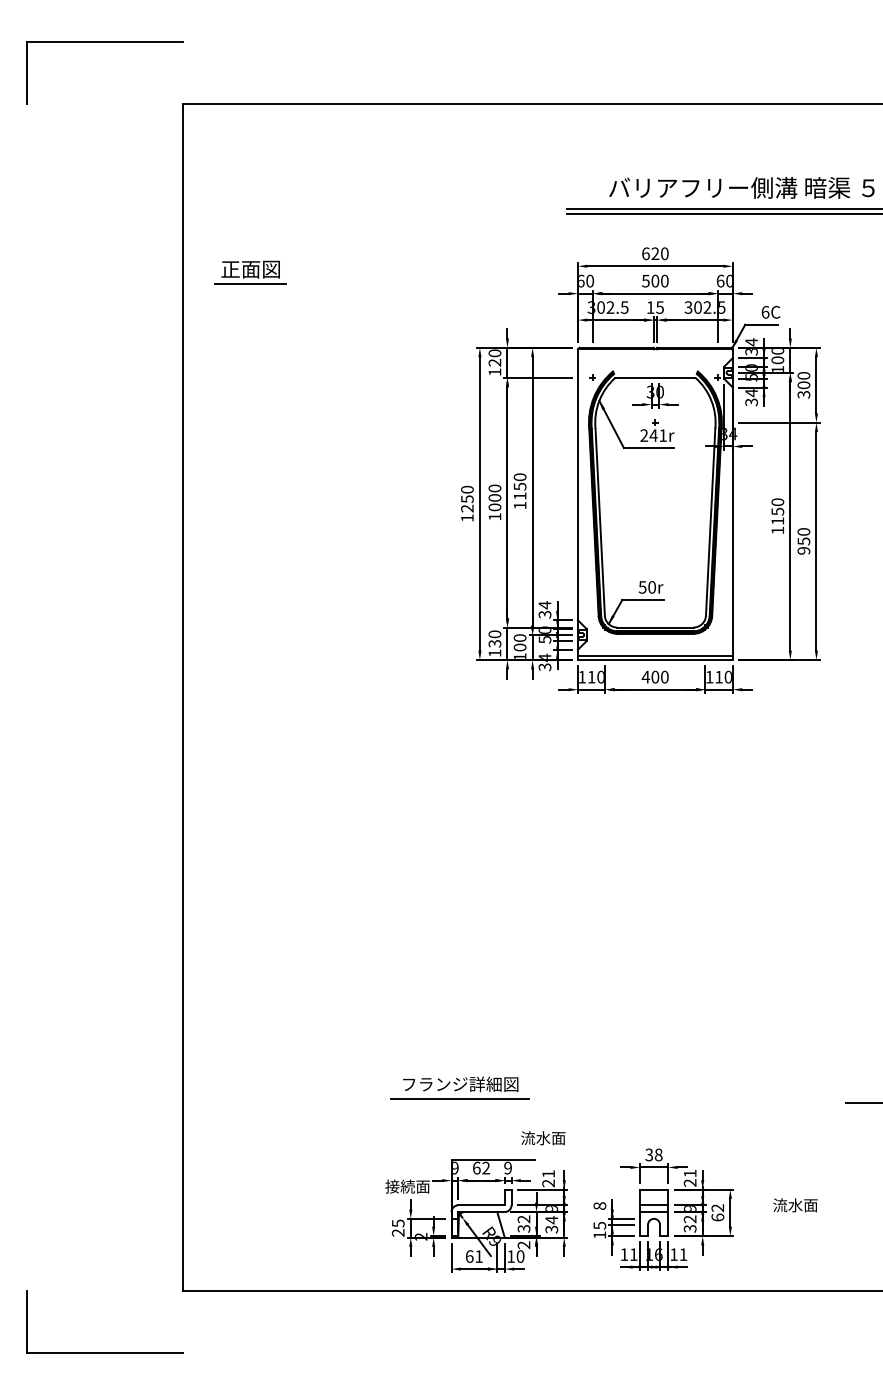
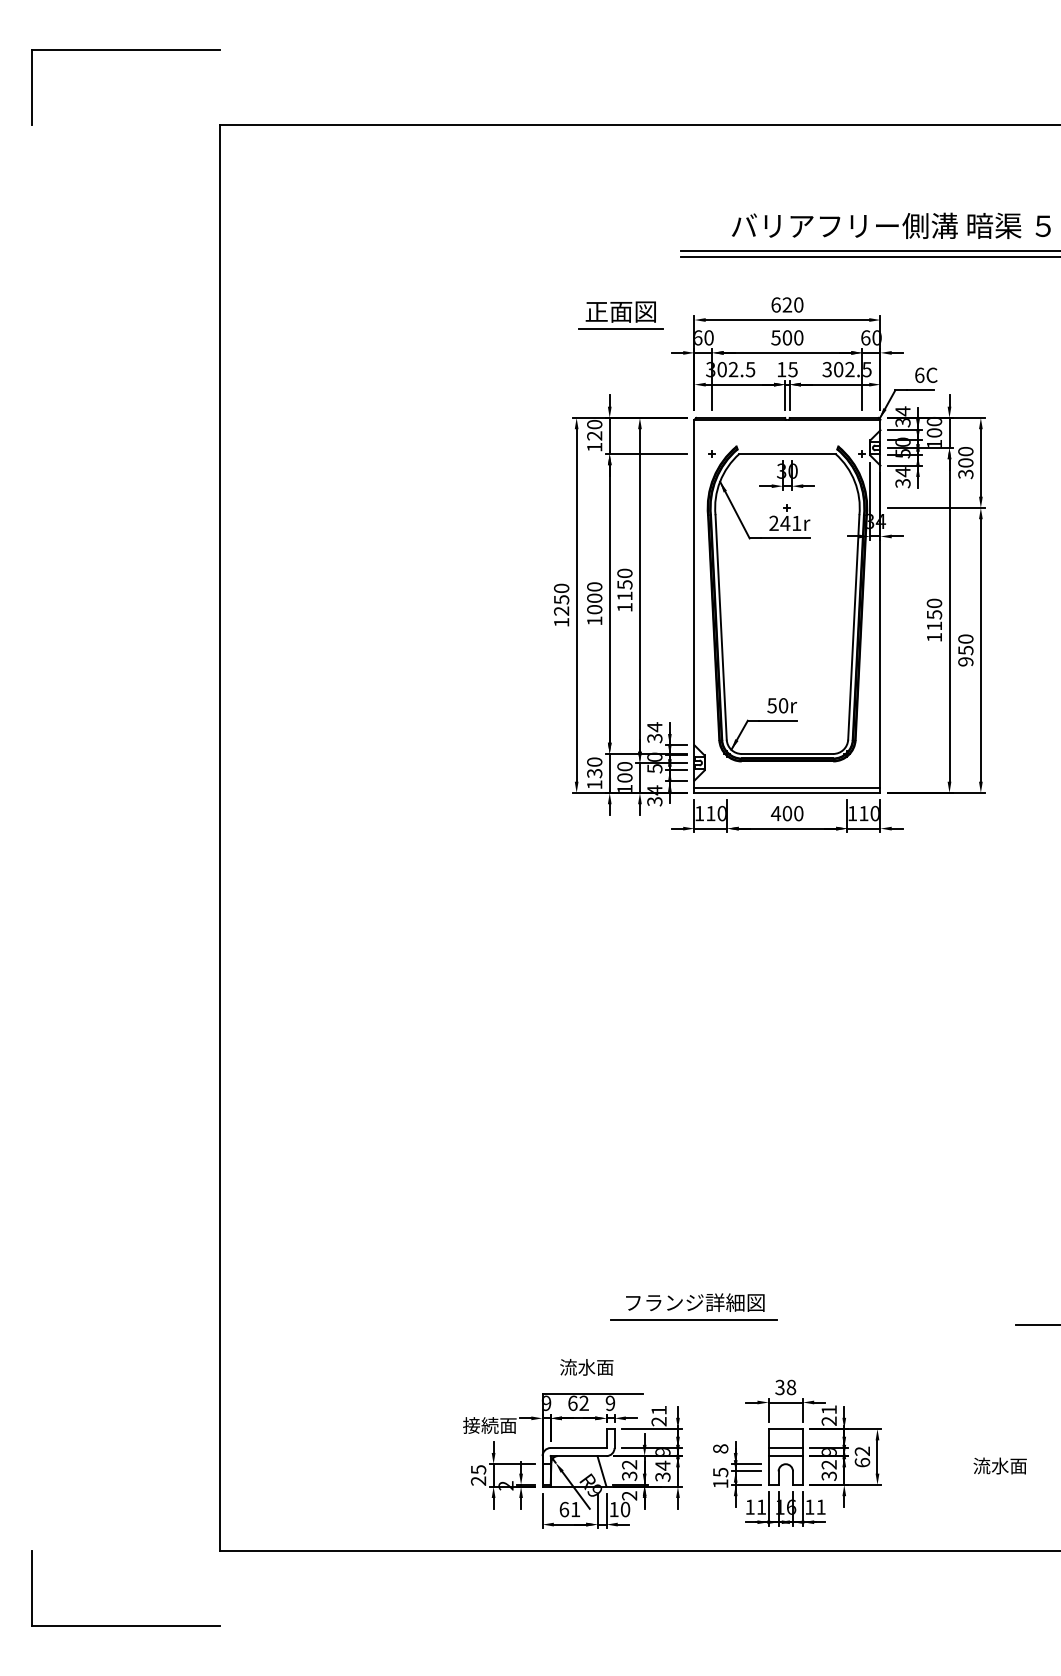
part: (250, 272) -> (620, 315), moved
part: (459, 1087) -> (693, 1306), moved
text: (543, 1138) -> (586, 1367), moved
text: (795, 1205) -> (1000, 1466), moved

